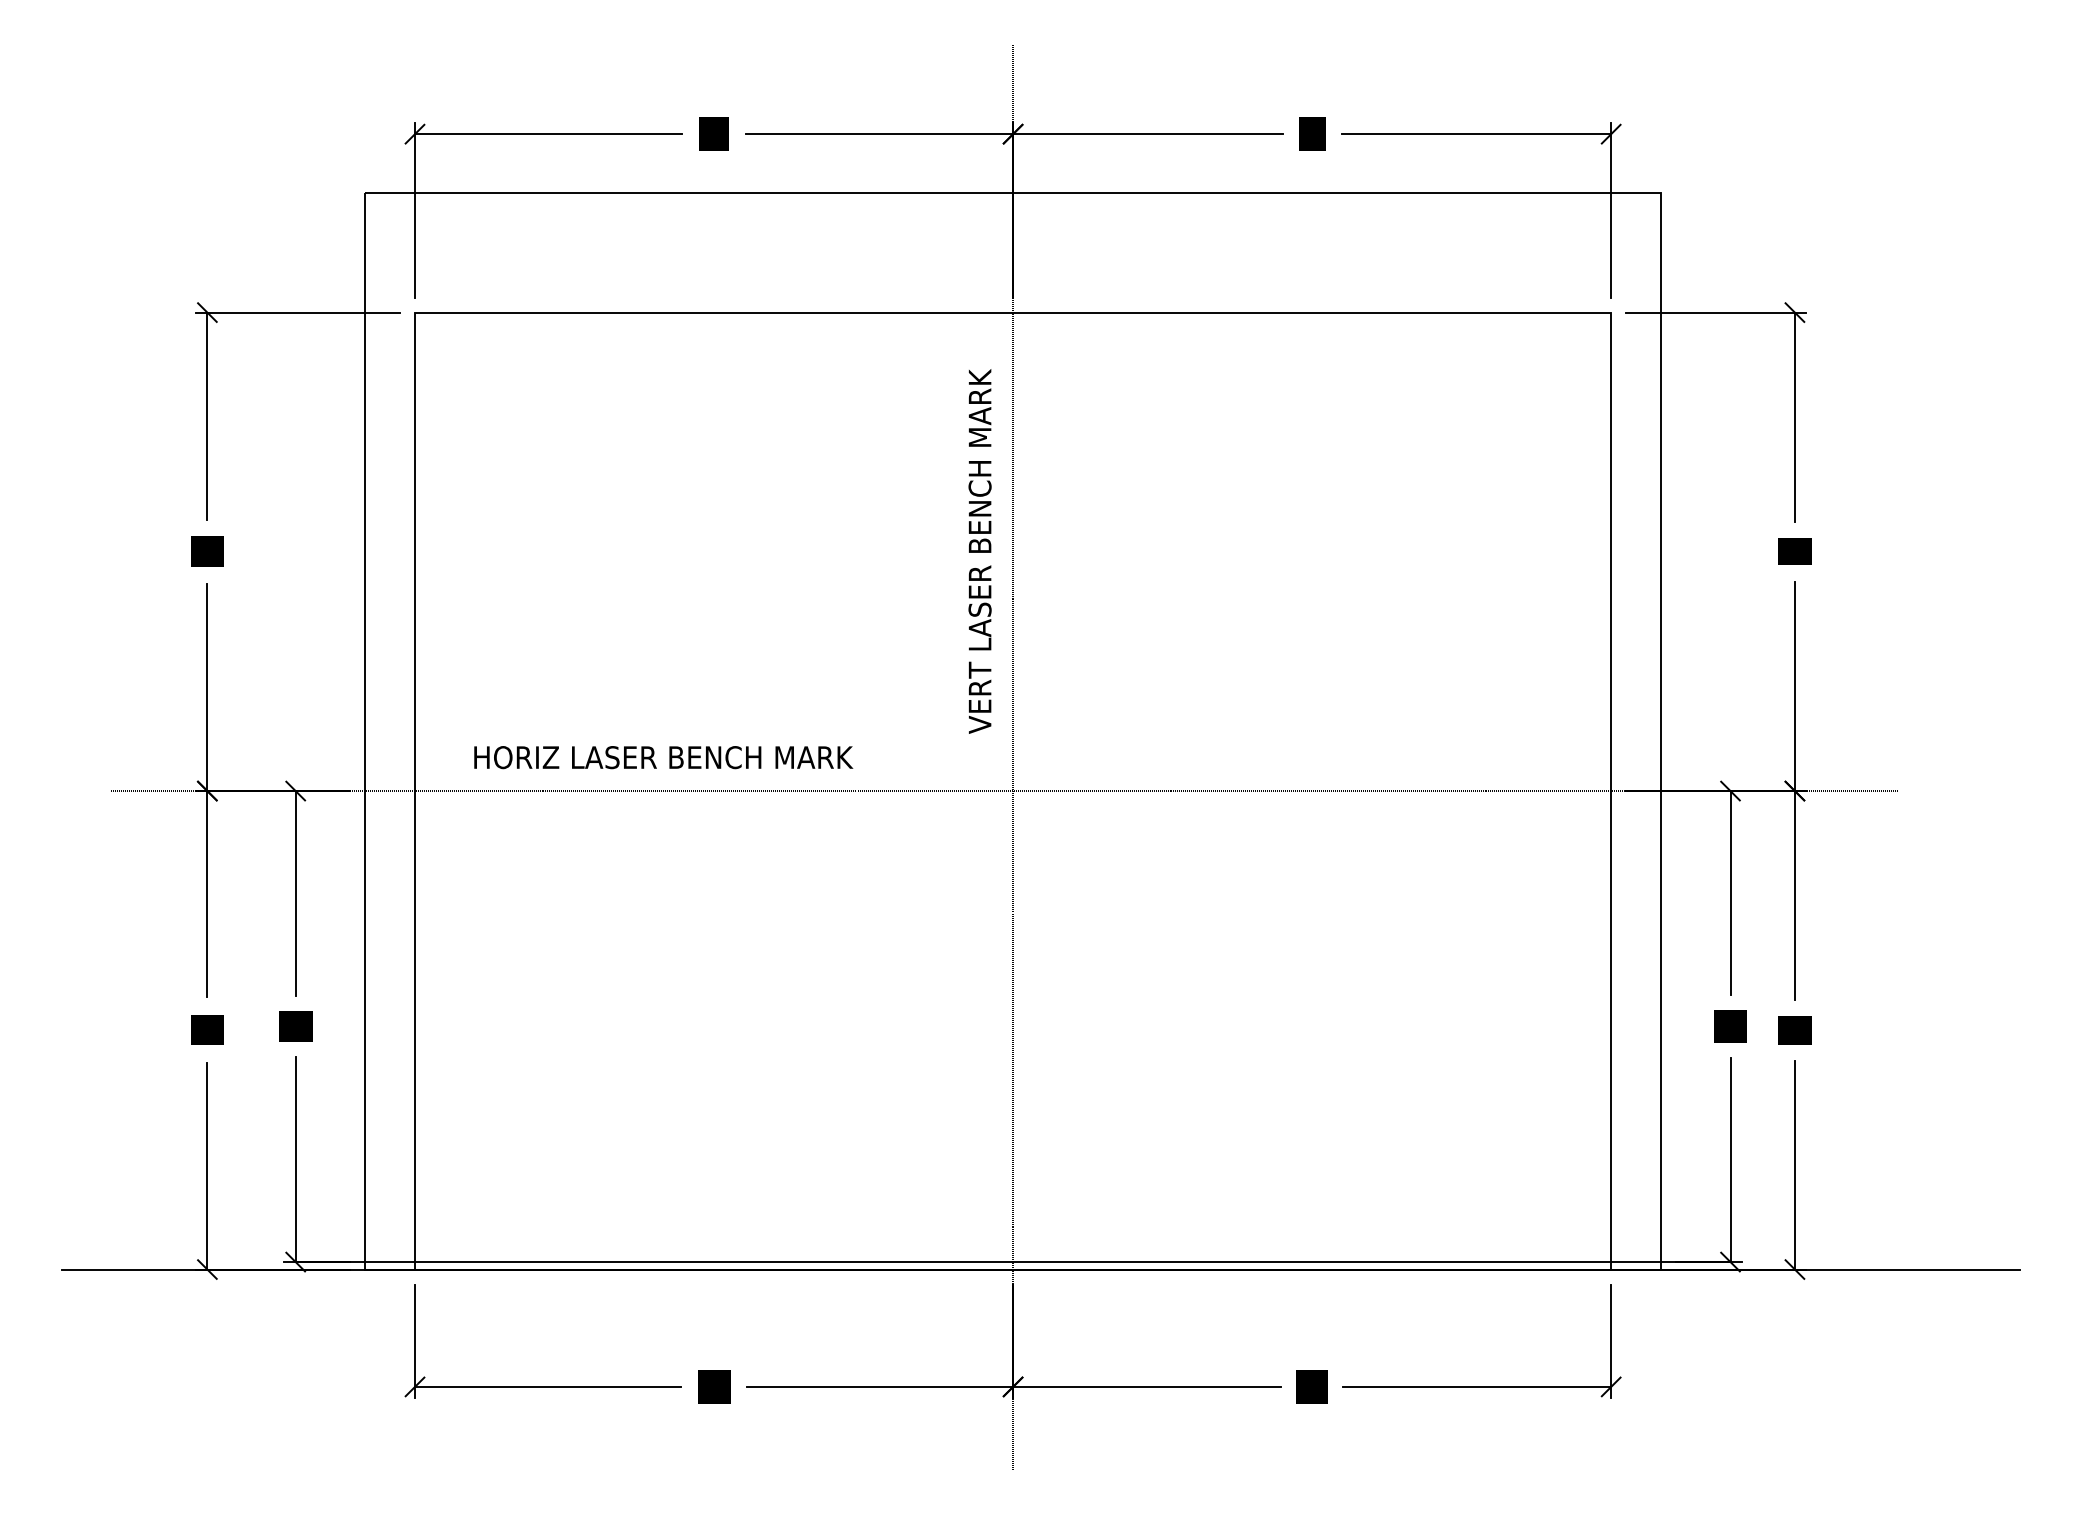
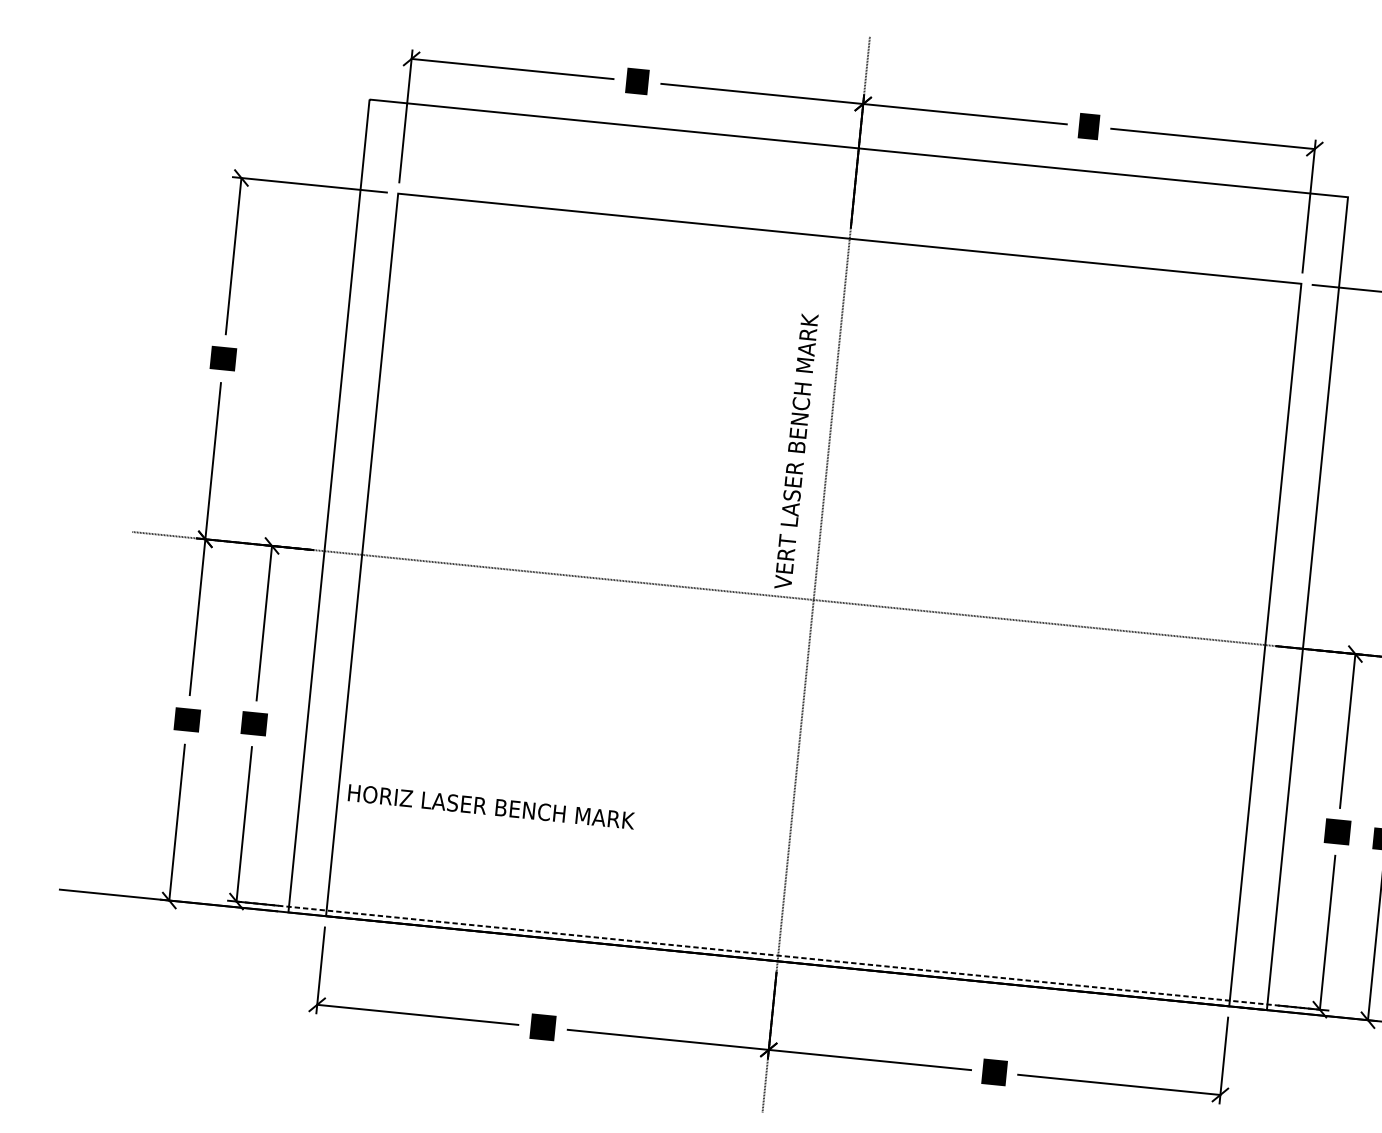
text: (979, 551) -> (796, 451), moved
text: (663, 757) -> (491, 806), moved
line: (1013, 1262) -> (778, 955), solid -> dashed

